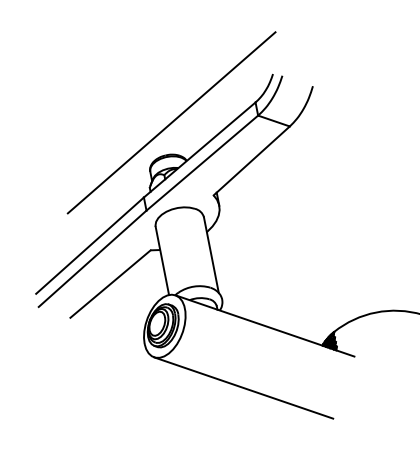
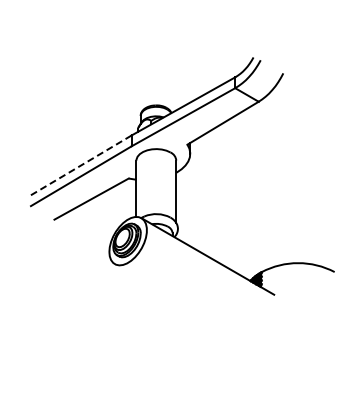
line: (171, 122) -> (165, 80), removed
line: (90, 245) -> (81, 165), solid -> dashed
line: (242, 388) -> (180, 302), removed

